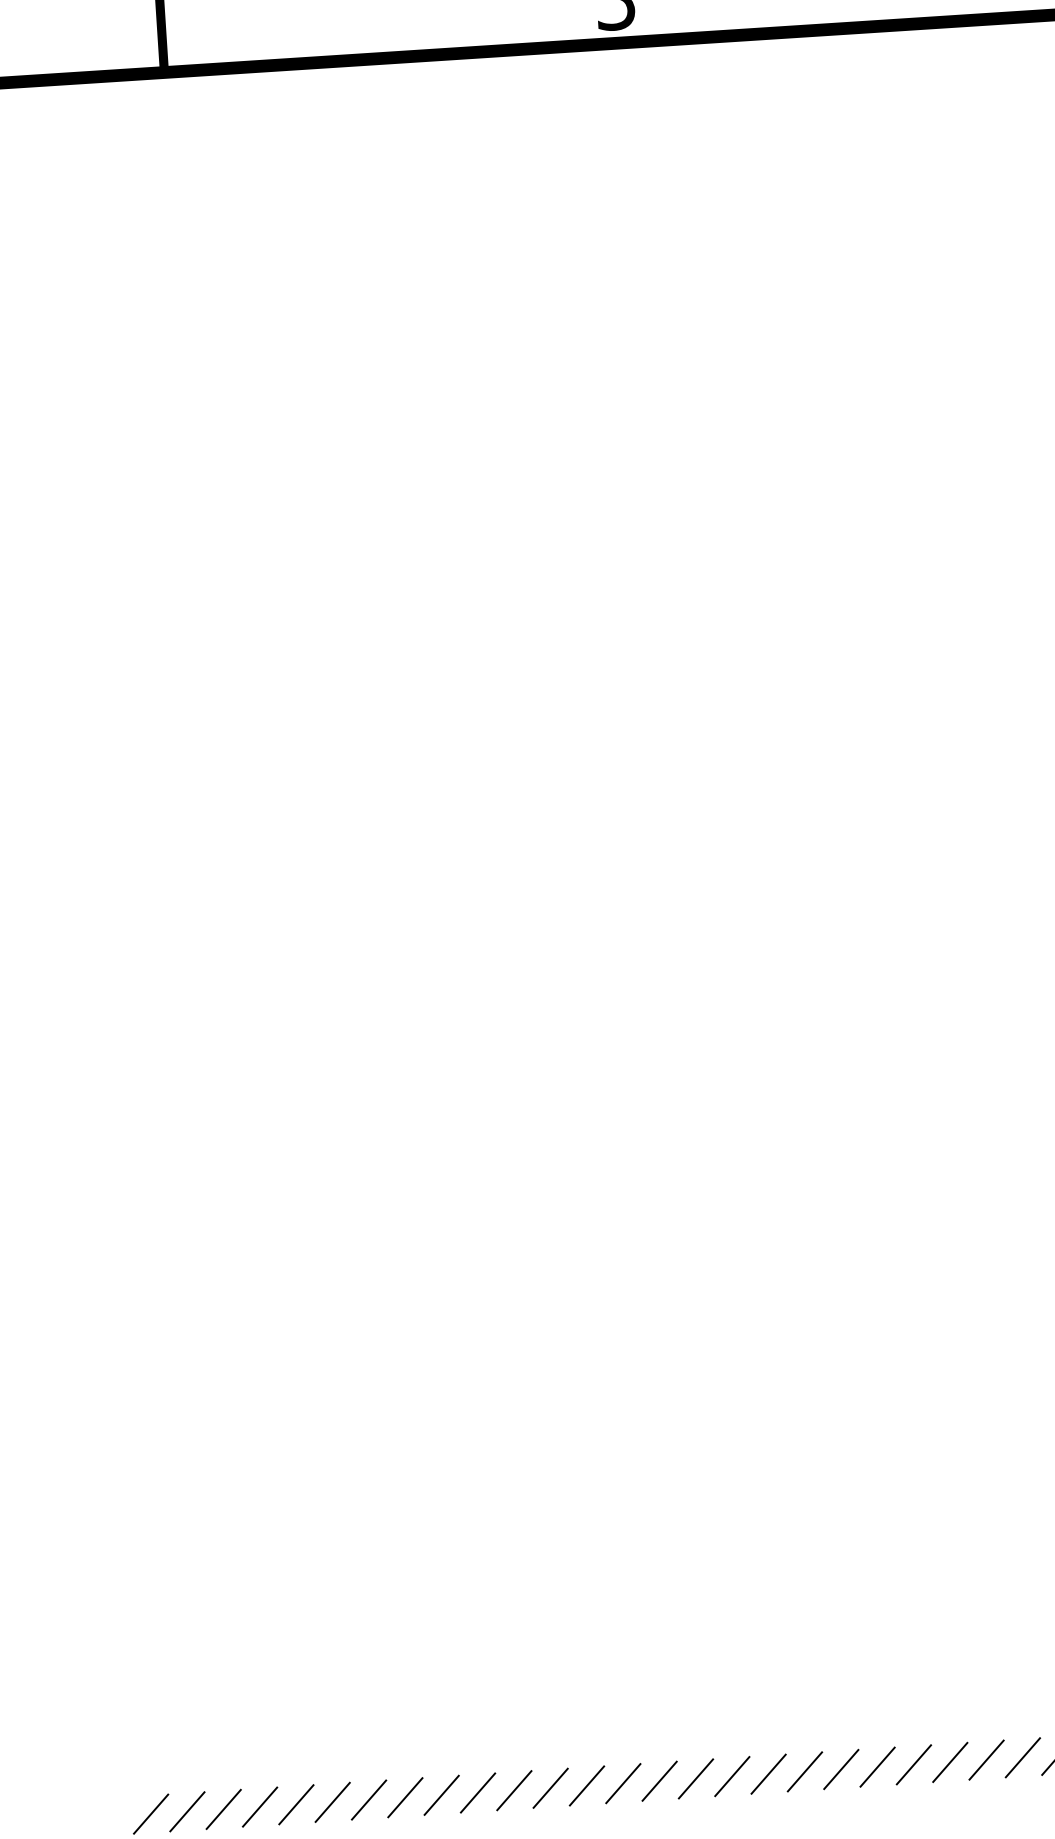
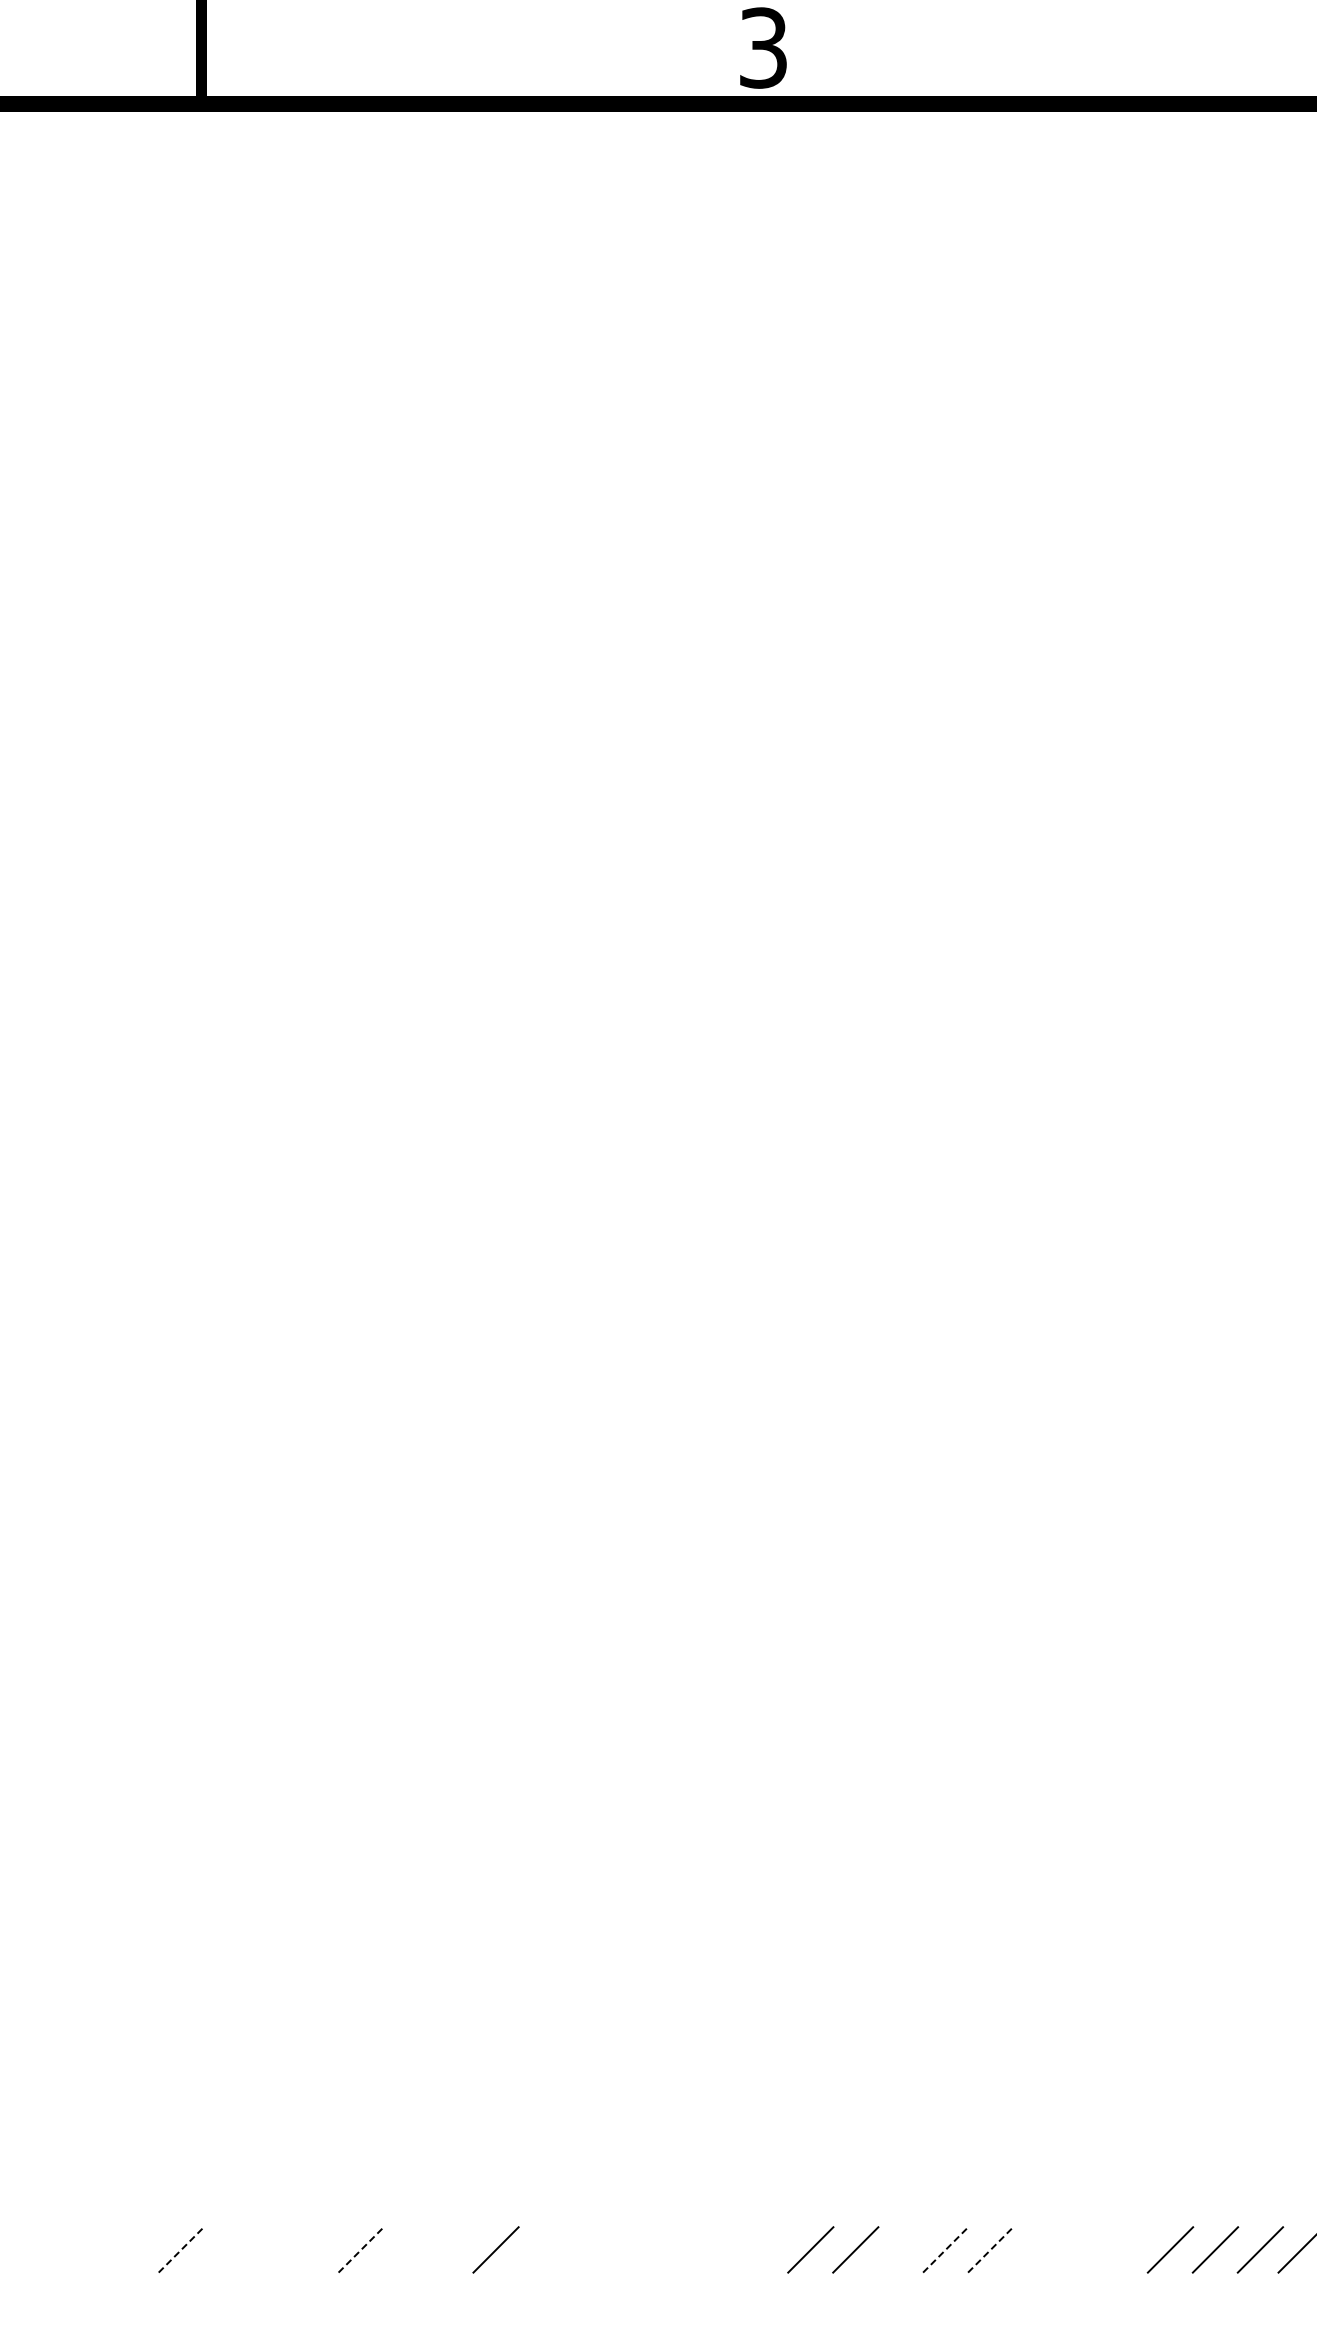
line: (1022, 1757) -> (1125, 2249), removed
line: (986, 1759) -> (1080, 2249), removed
line: (950, 1762) -> (1035, 2249), removed
line: (914, 1764) -> (991, 2249), solid -> dashed
line: (878, 1766) -> (946, 2249), solid -> dashed
line: (841, 1769) -> (900, 2249), removed
line: (732, 1776) -> (765, 2249), removed
line: (695, 1778) -> (720, 2249), removed
line: (659, 1780) -> (675, 2249), removed
line: (622, 1783) -> (630, 2249), removed
line: (586, 1785) -> (585, 2249), removed
line: (550, 1787) -> (540, 2249), removed
line: (477, 1792) -> (450, 2249), removed
line: (441, 1795) -> (405, 2249), removed
line: (405, 1797) -> (361, 2249), solid -> dashed
line: (368, 1799) -> (315, 2249), removed
line: (332, 1802) -> (270, 2249), removed
line: (295, 1804) -> (225, 2249), removed
line: (260, 1806) -> (181, 2249), solid -> dashed
line: (223, 1809) -> (135, 2249), removed
line: (186, 1811) -> (90, 2249), removed
line: (151, 1813) -> (46, 2249), removed

